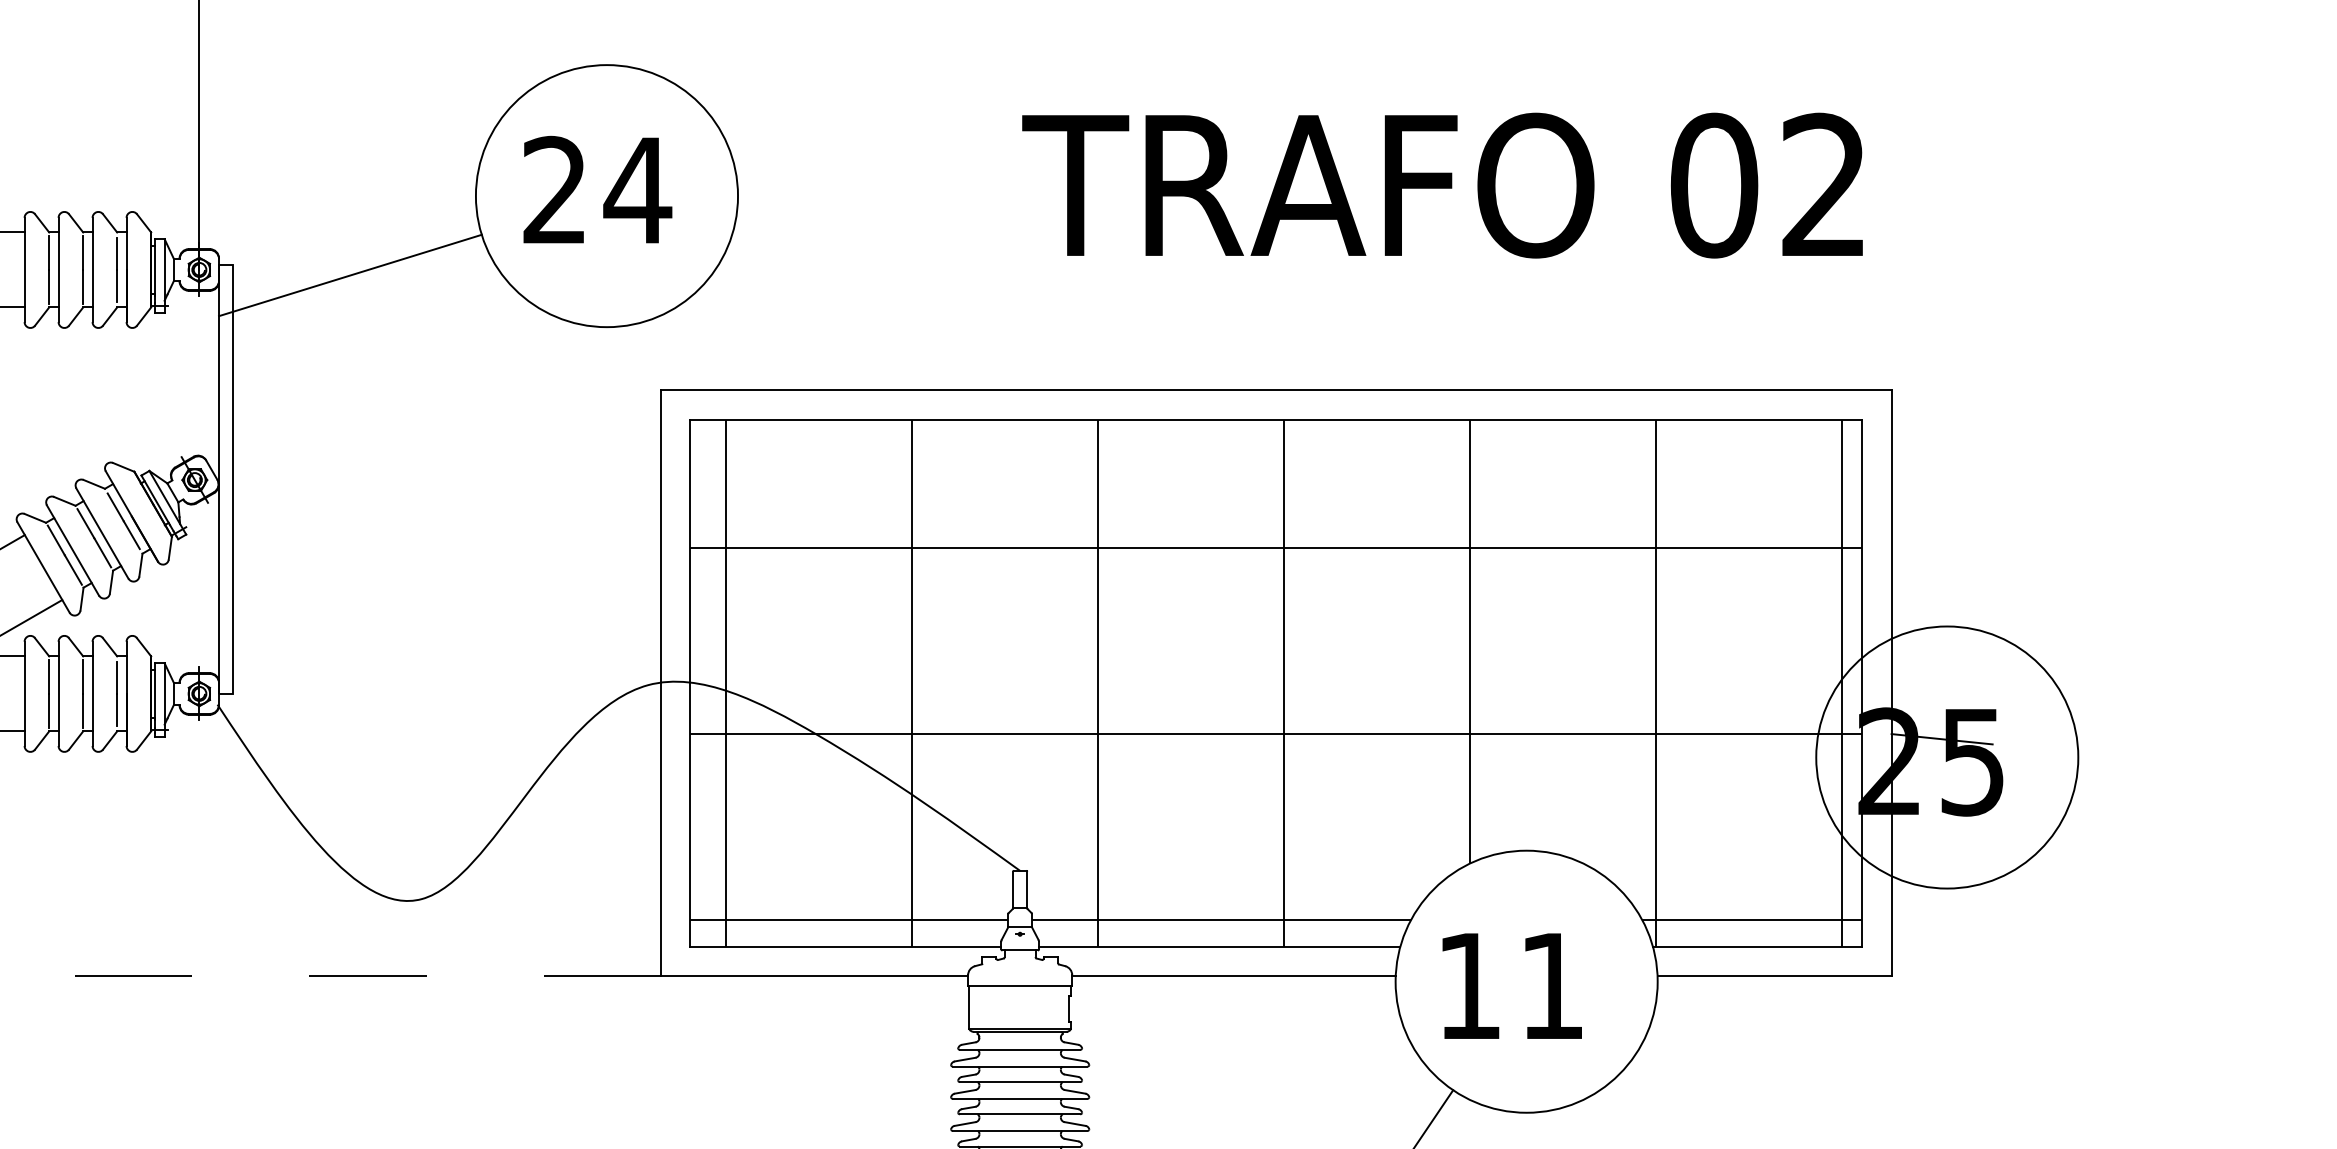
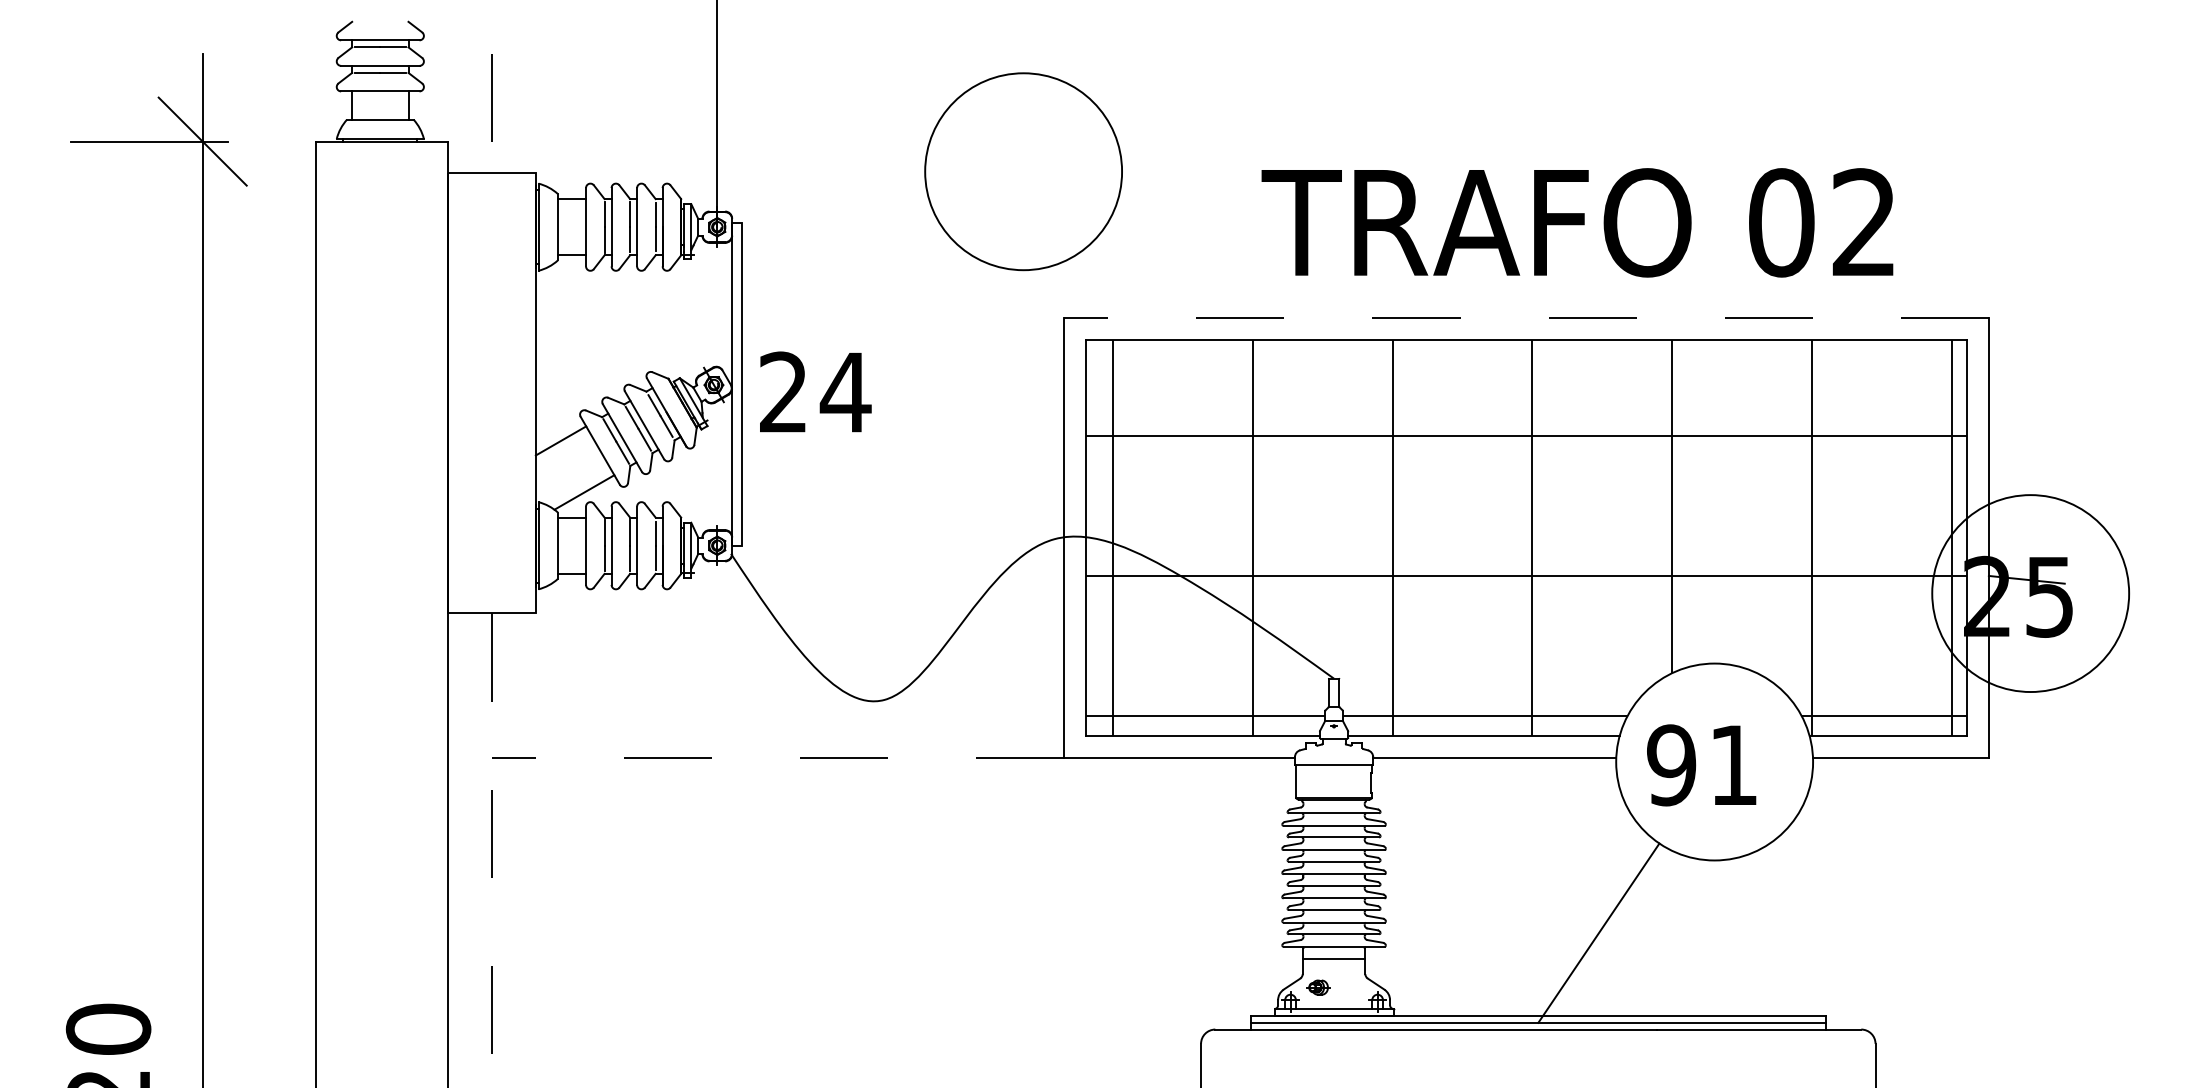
text: (1442, 185) -> (1577, 222), moved
text: (597, 189) -> (815, 391), moved
line: (349, 274) -> (830, 230), removed
line: (1276, 390) -> (1526, 317), solid -> dashed
text: (1469, 986) -> (1671, 765), 11 -> 91

